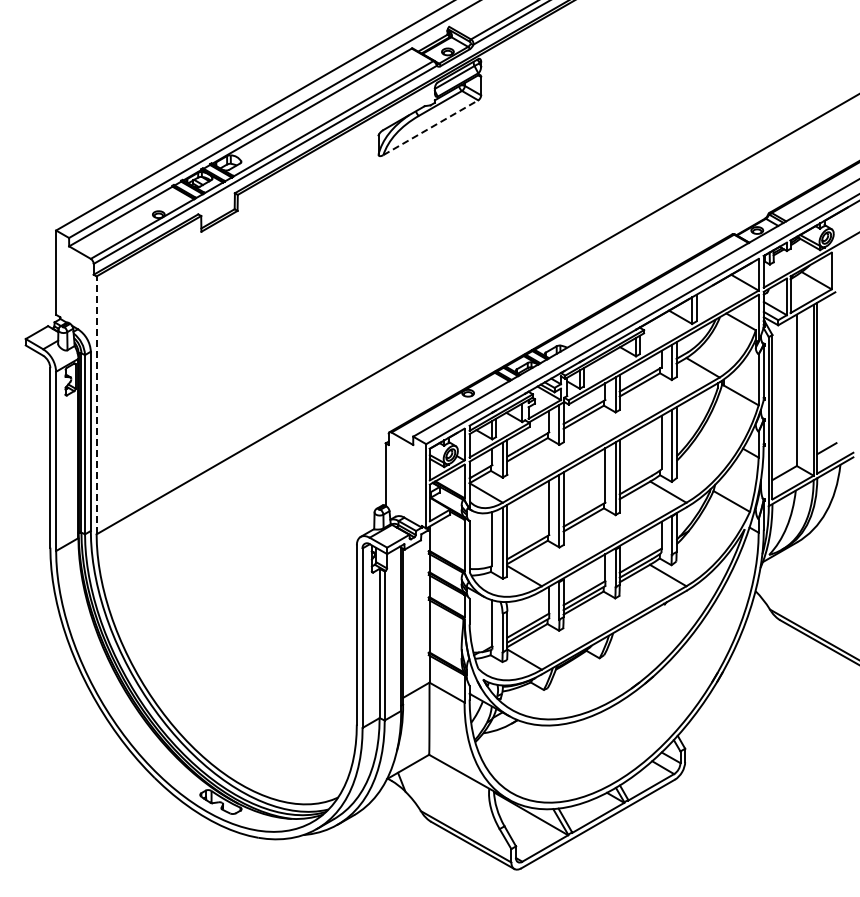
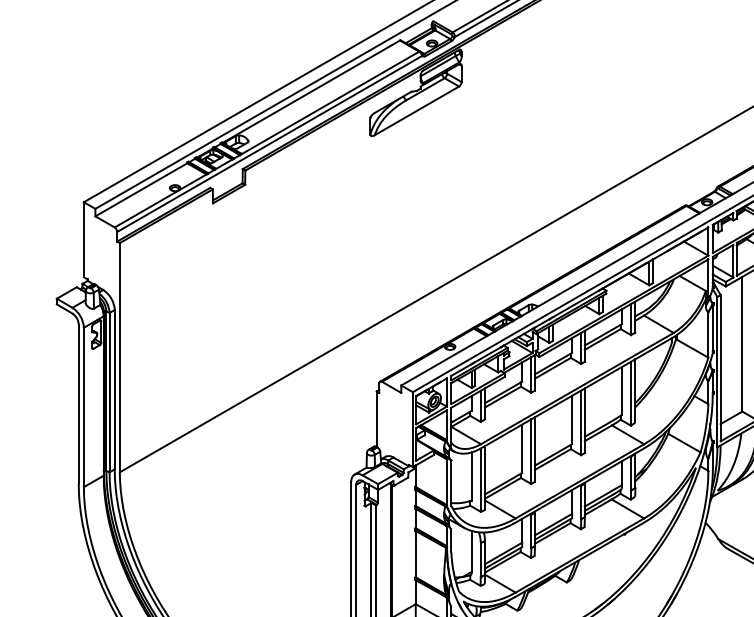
line: (430, 127) -> (416, 110), dashed -> solid
line: (96, 405) -> (119, 357), dashed -> solid

